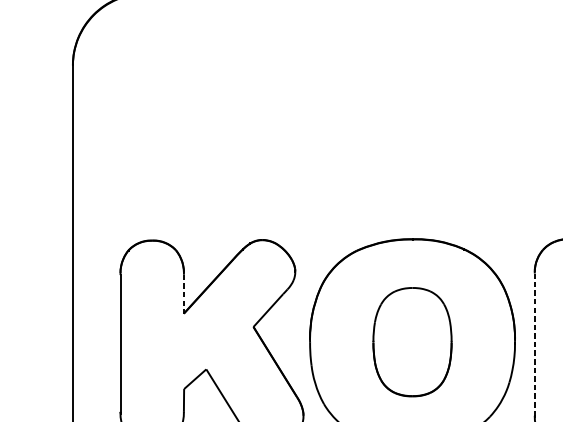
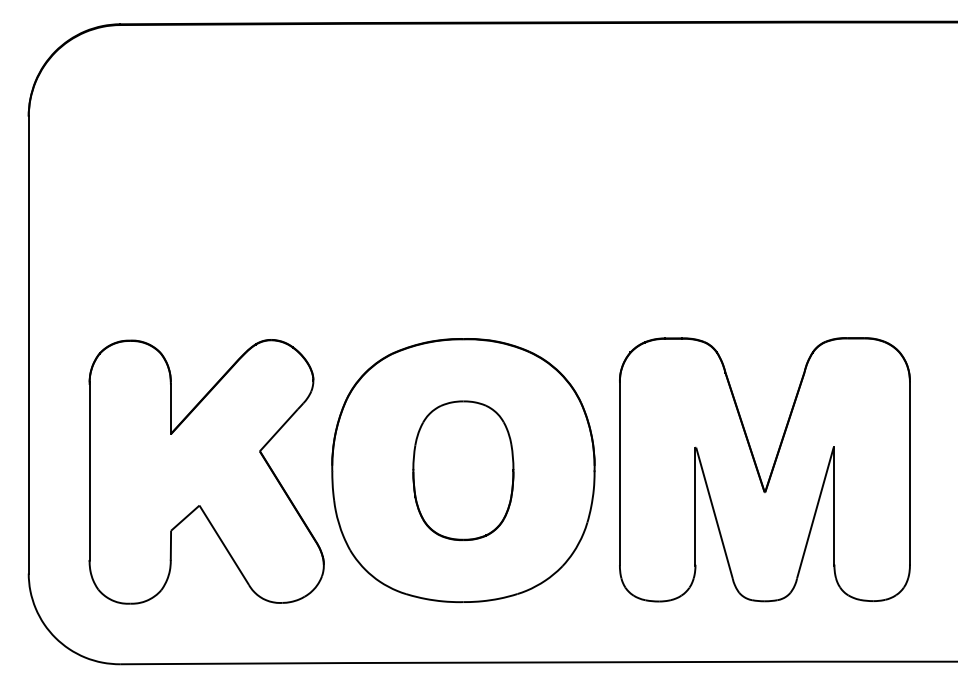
line: (183, 294) -> (170, 409), dashed -> solid
line: (534, 344) -> (619, 473), dashed -> solid

